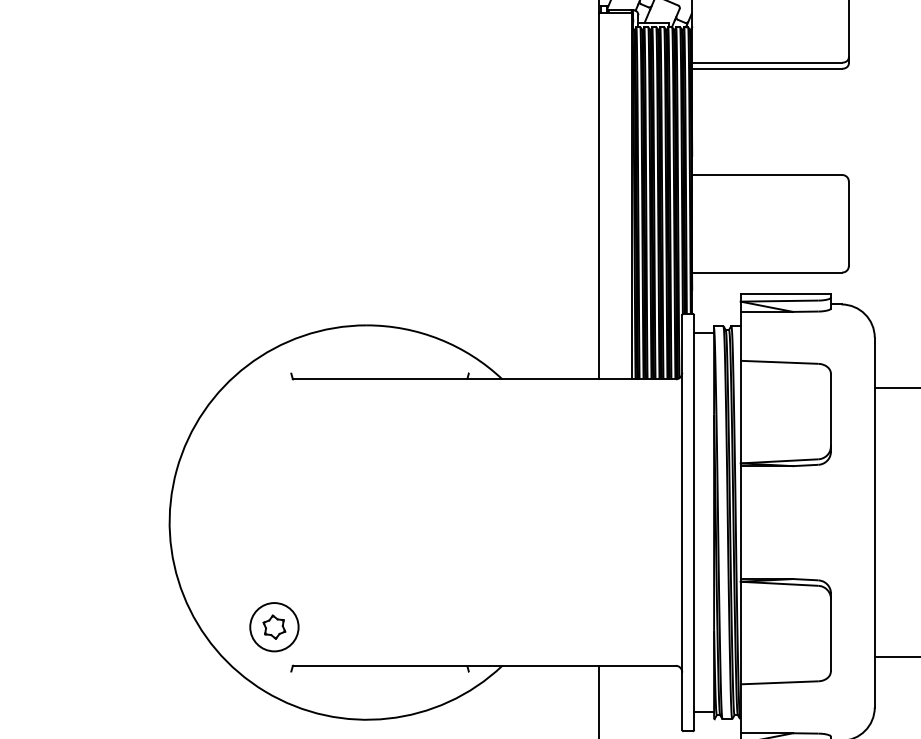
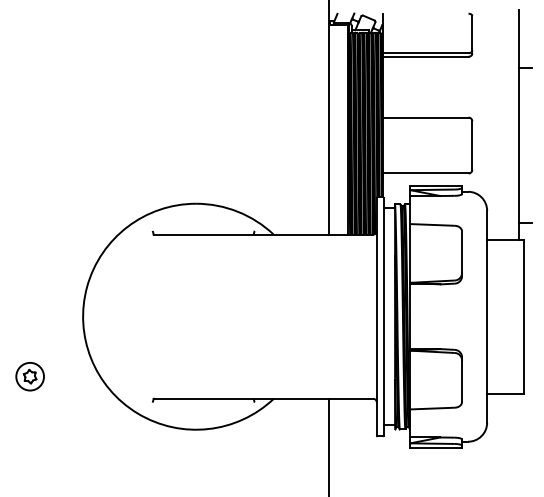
part: (273, 626) -> (29, 376), moved

